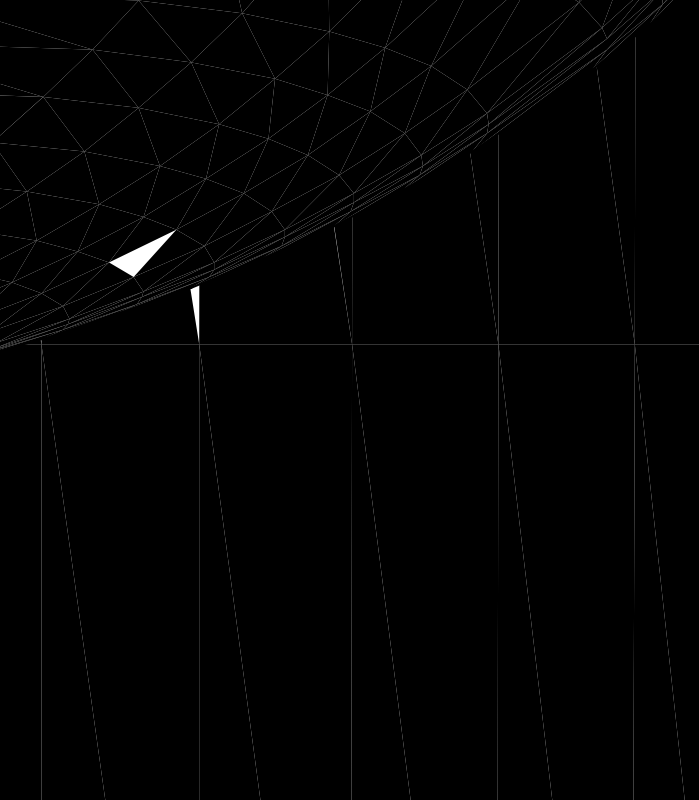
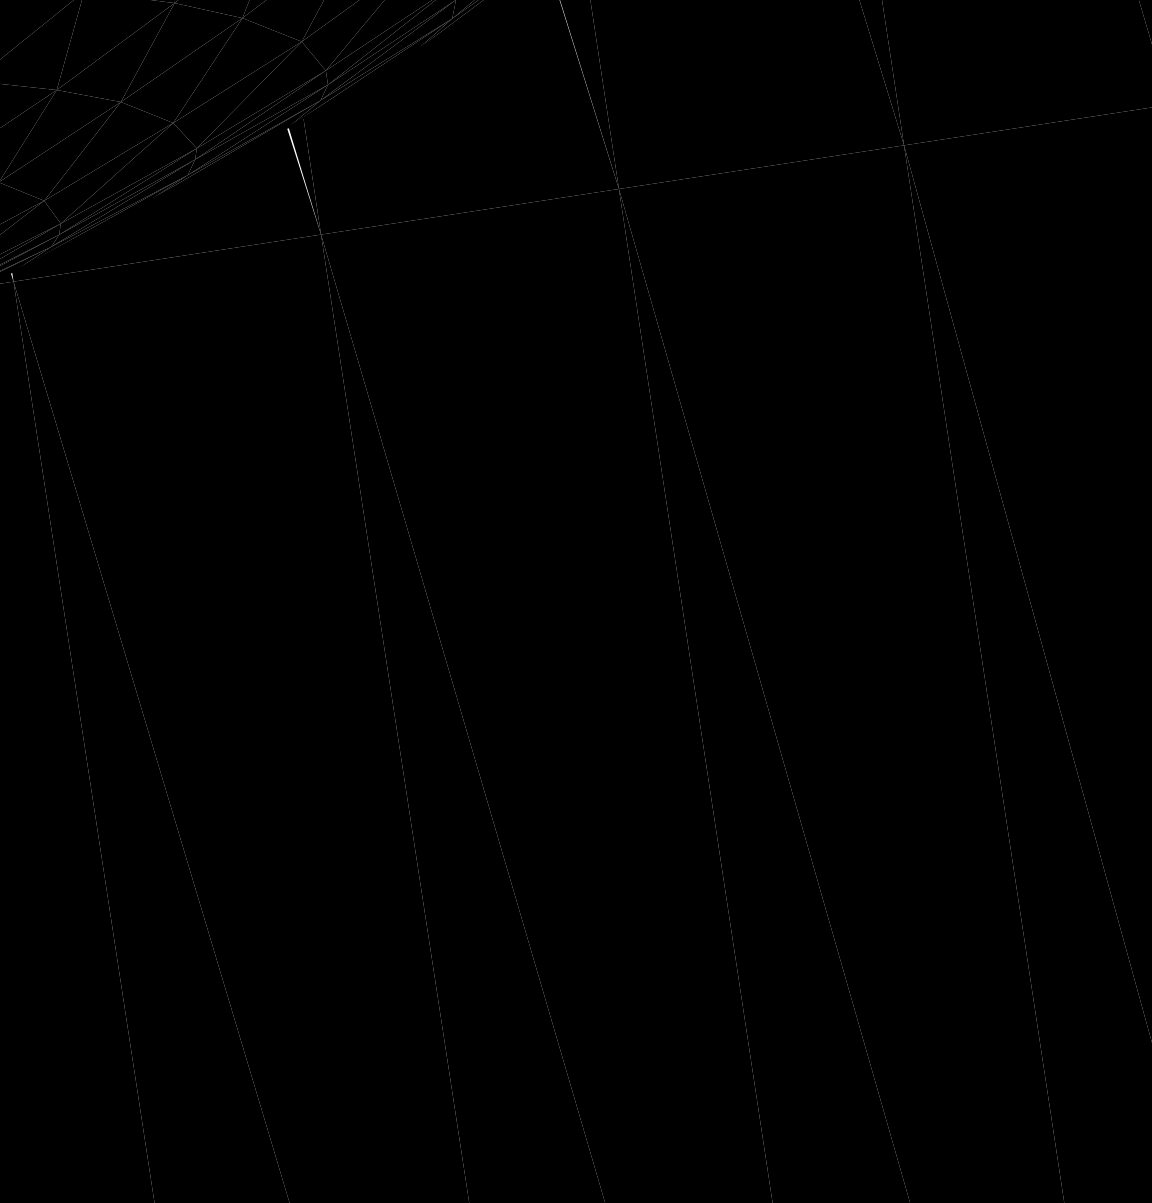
fill: (142, 253) -> (183, 74), added
fill: (195, 314) -> (304, 177), added

